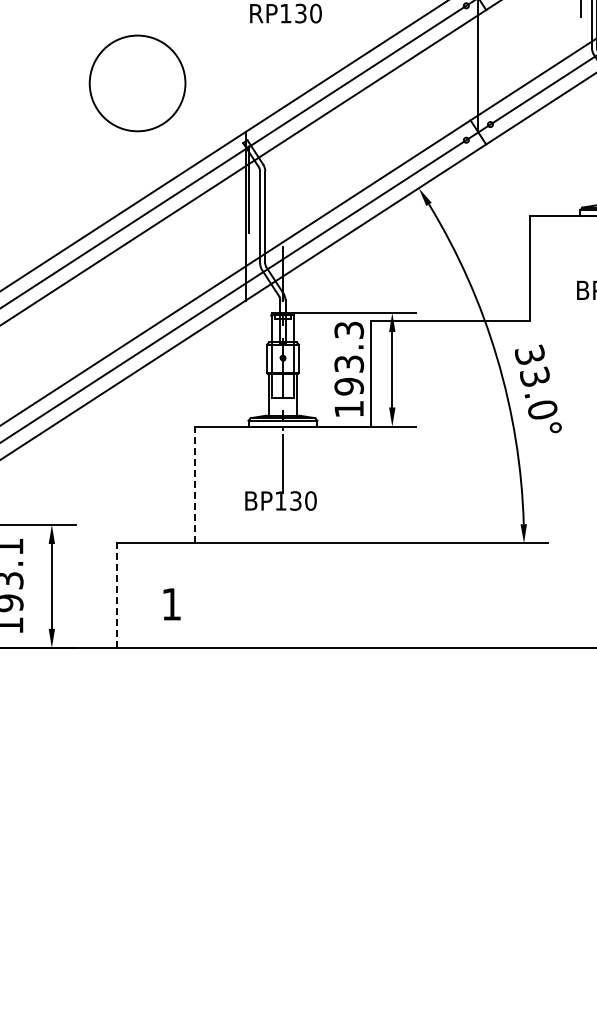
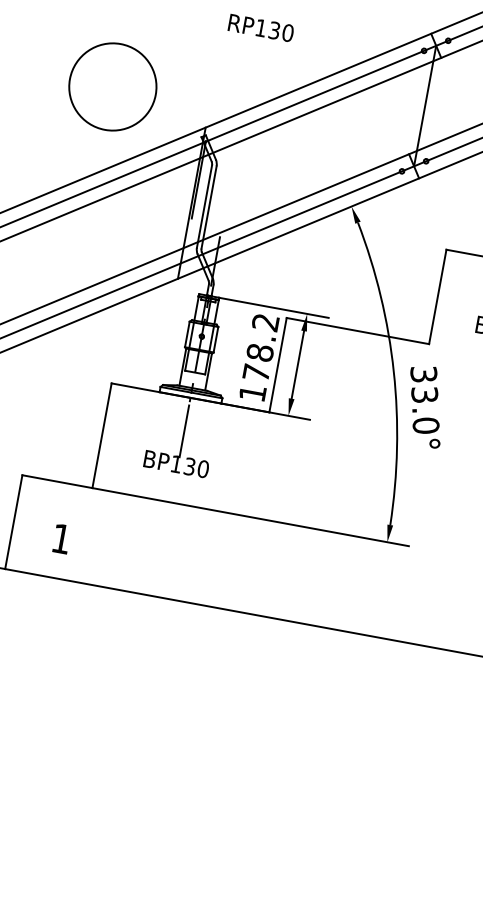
circle: (137, 83) -> (112, 87), moved
text: (349, 358) -> (261, 347), 193.3 -> 178.2
line: (194, 484) -> (101, 435), dashed -> solid
line: (116, 595) -> (13, 521), dashed -> solid

